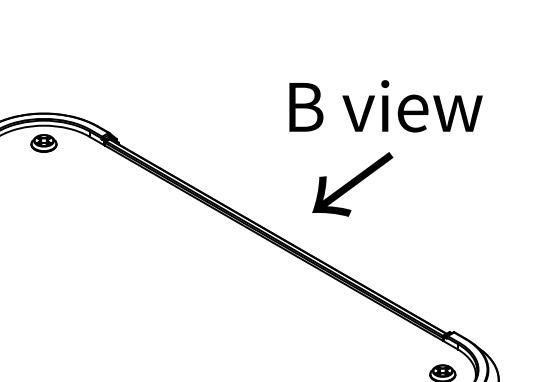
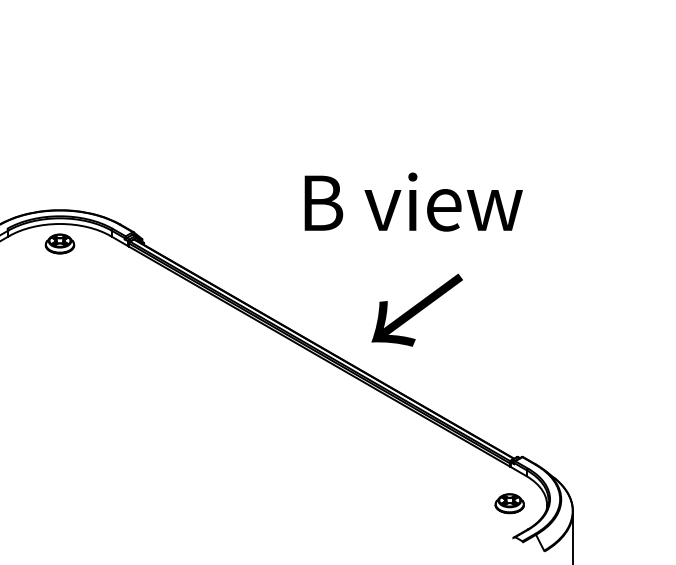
text: (385, 105) -> (413, 201), moved
text: (352, 183) -> (416, 309), moved

